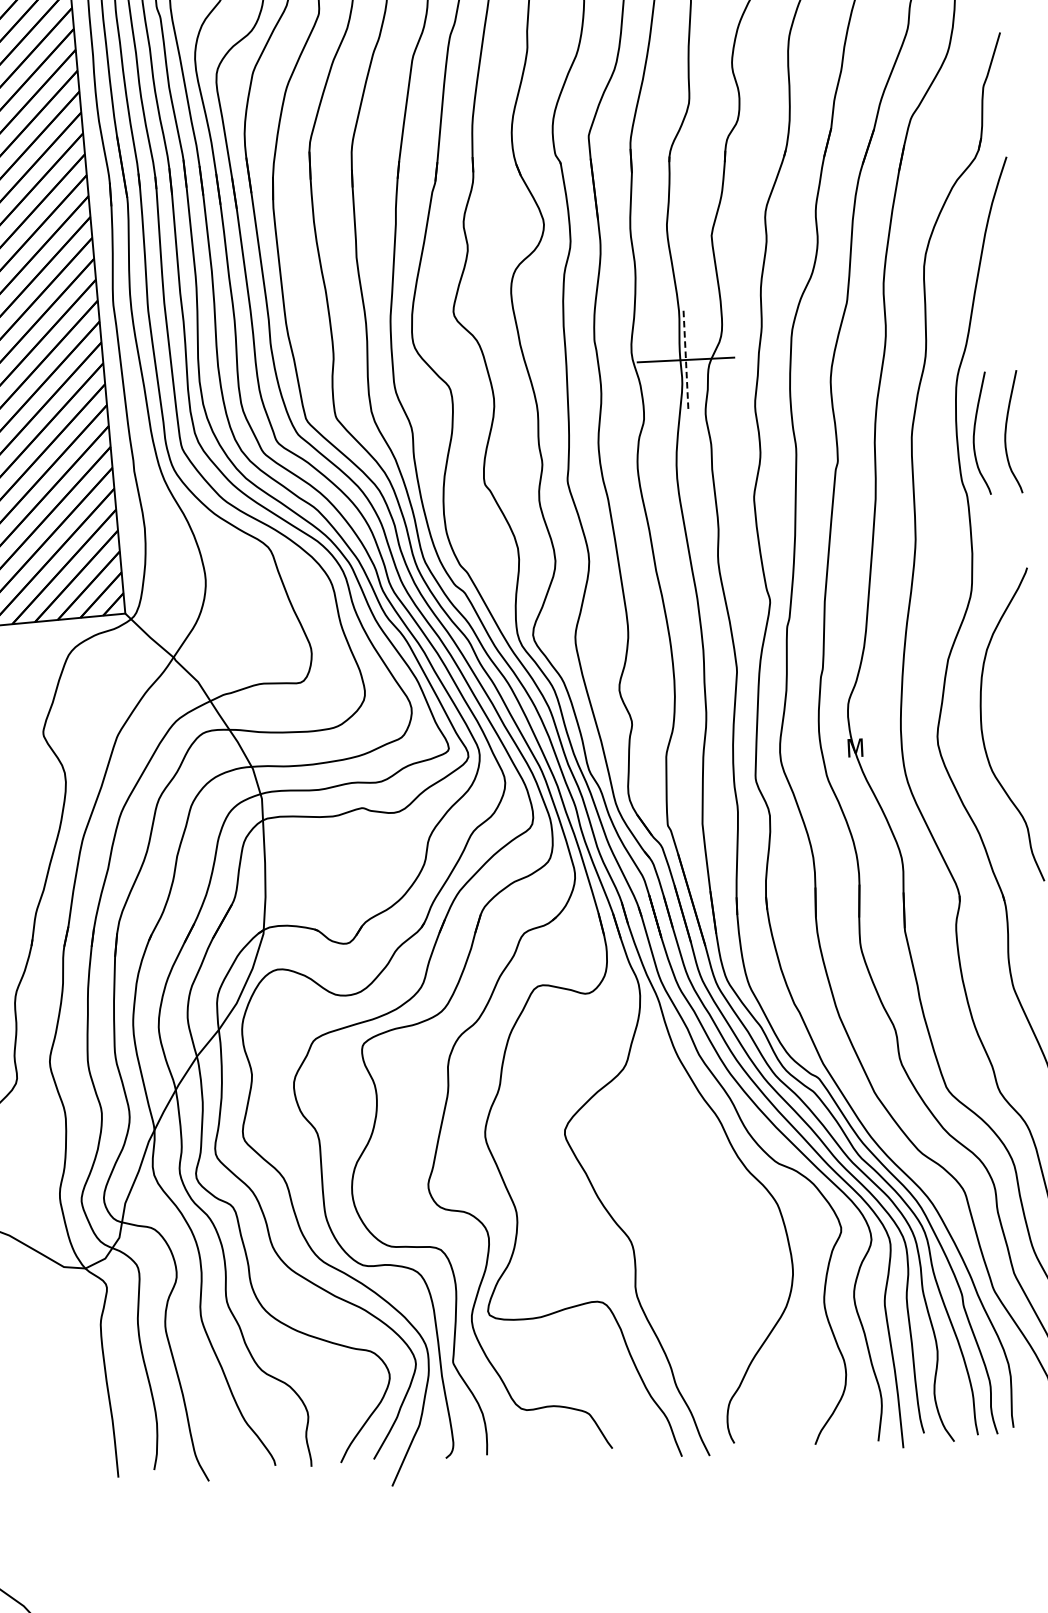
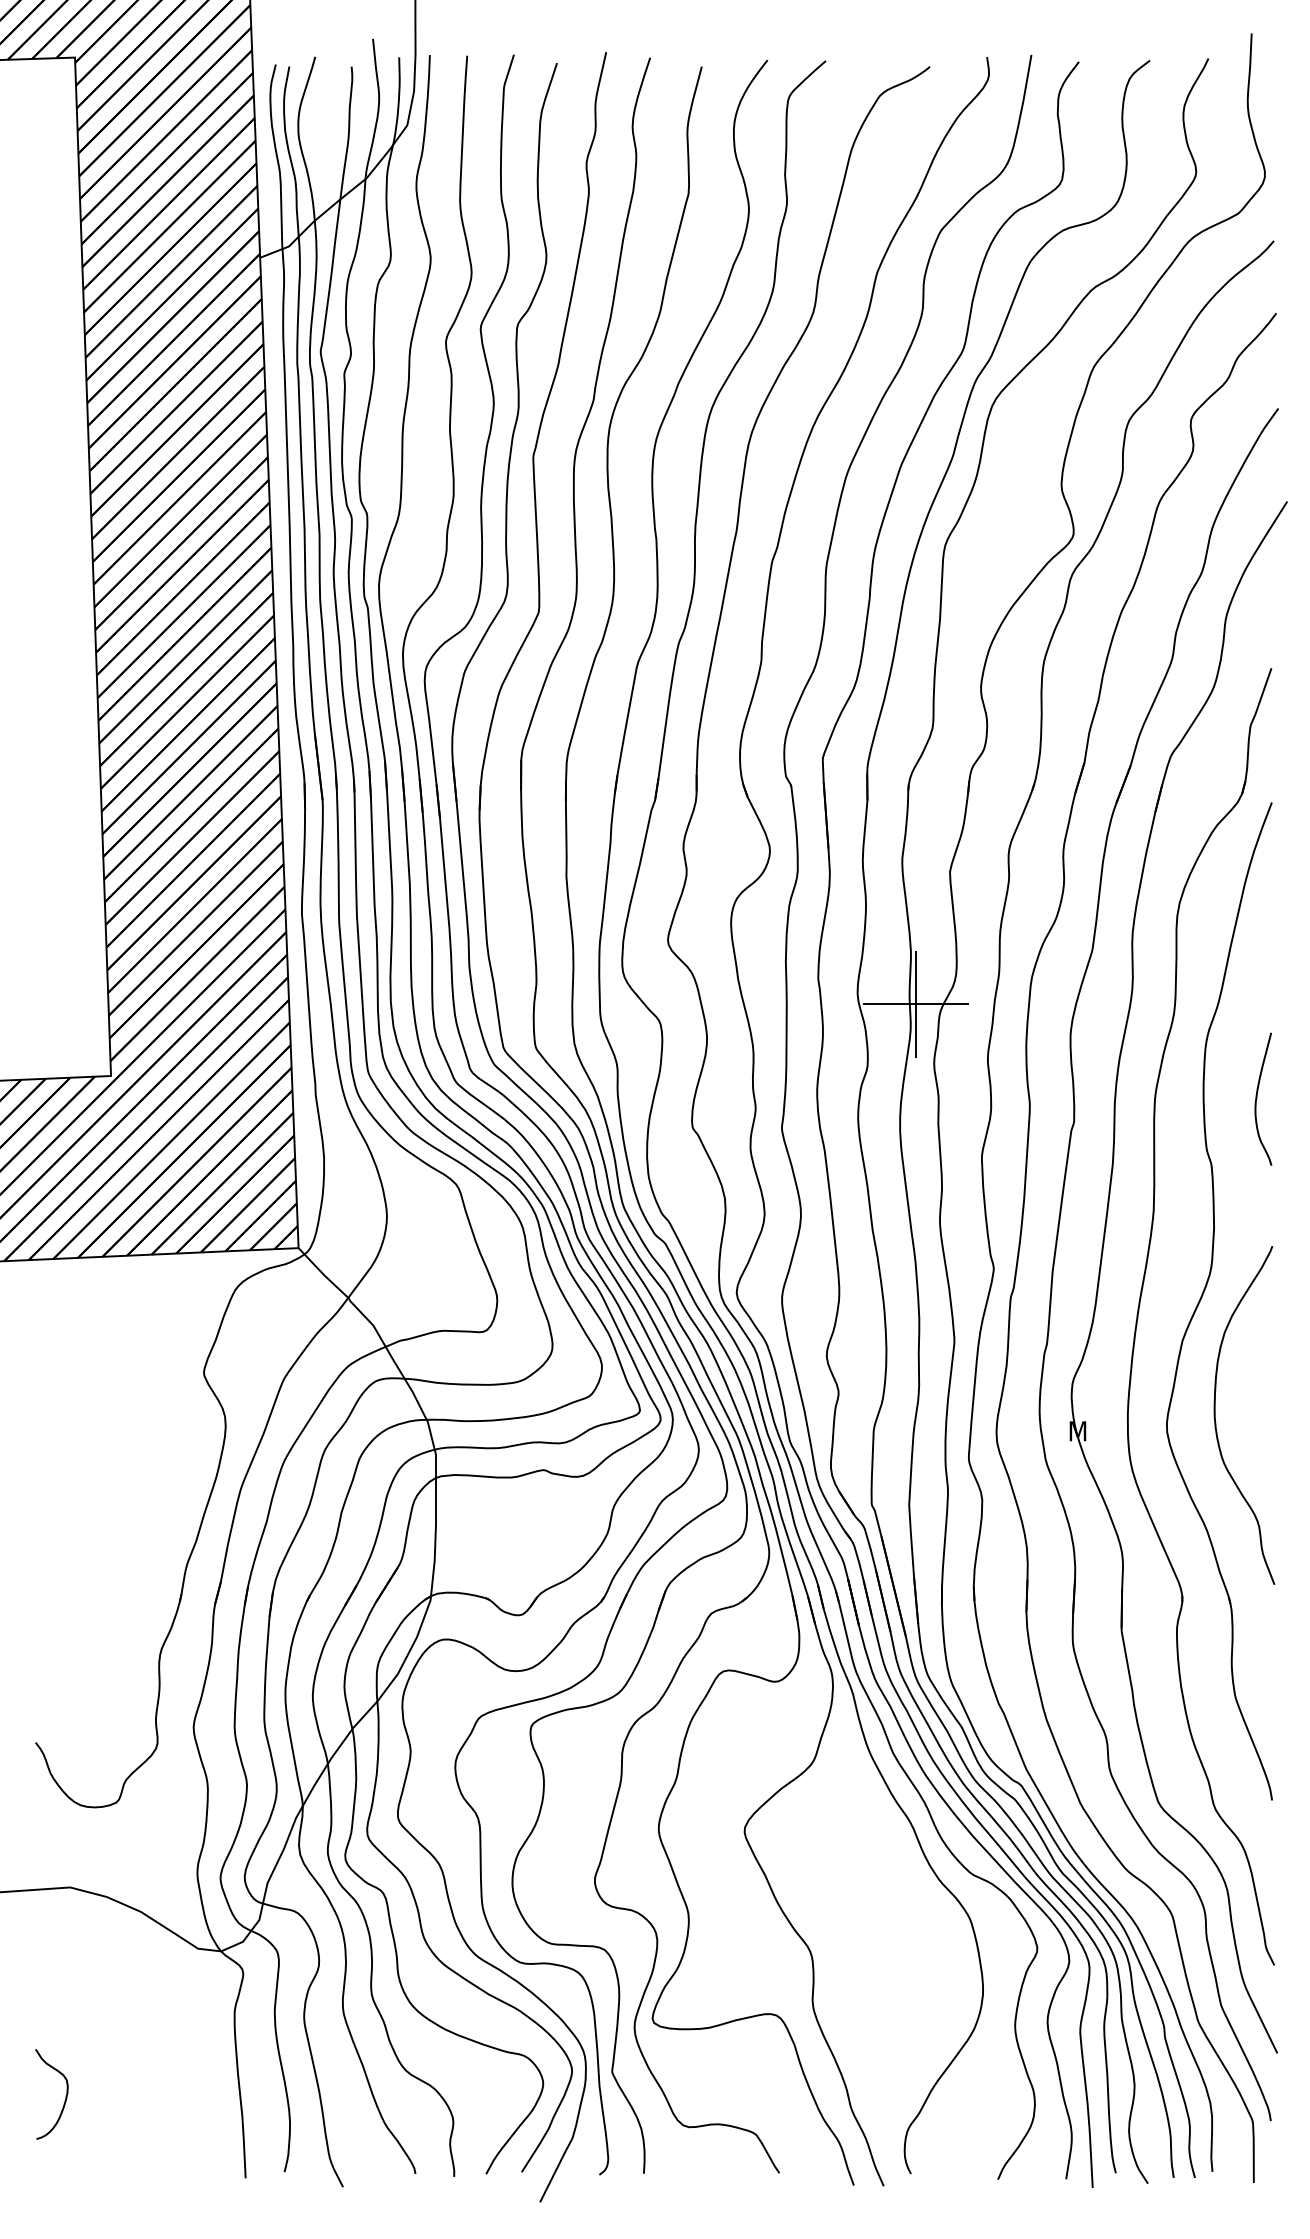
line: (685, 360) -> (915, 1004), dashed -> solid
curve: (975, 433) -> (1223, 1098), removed

